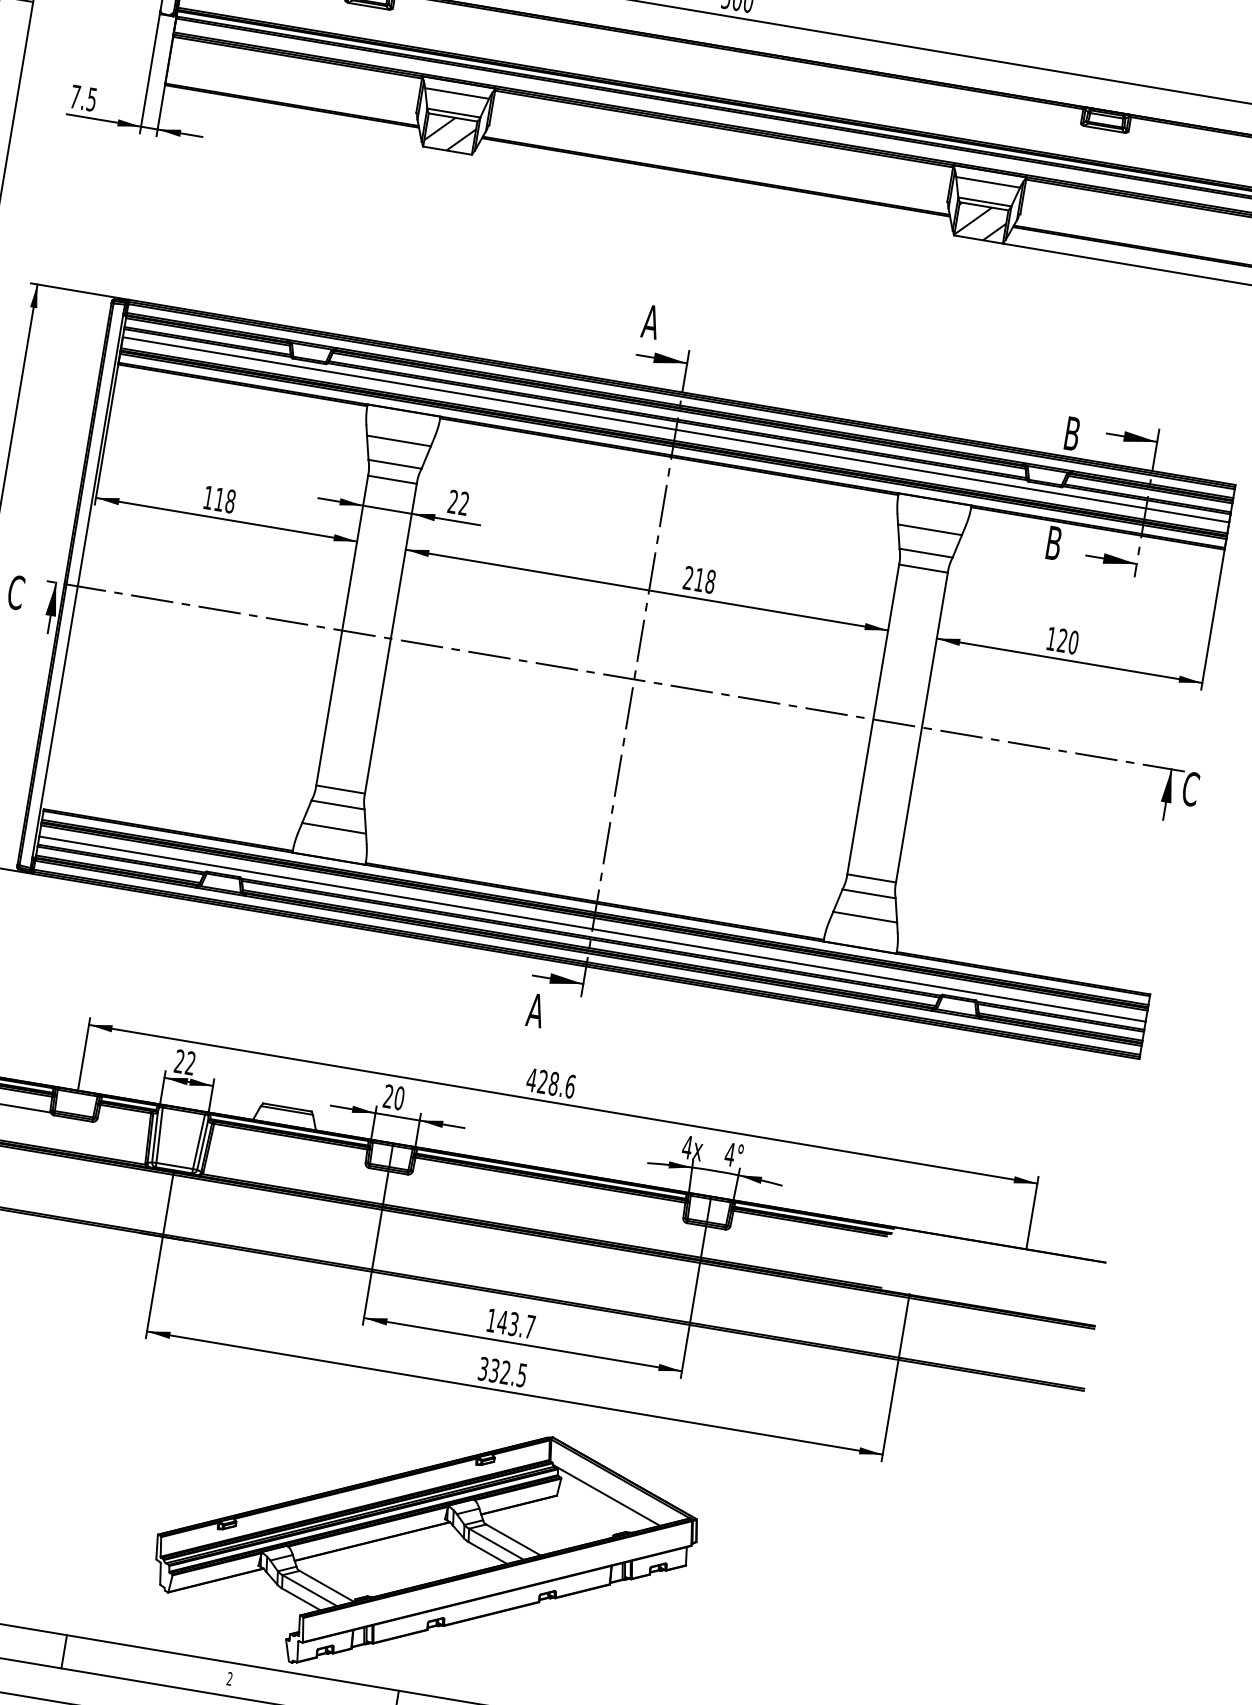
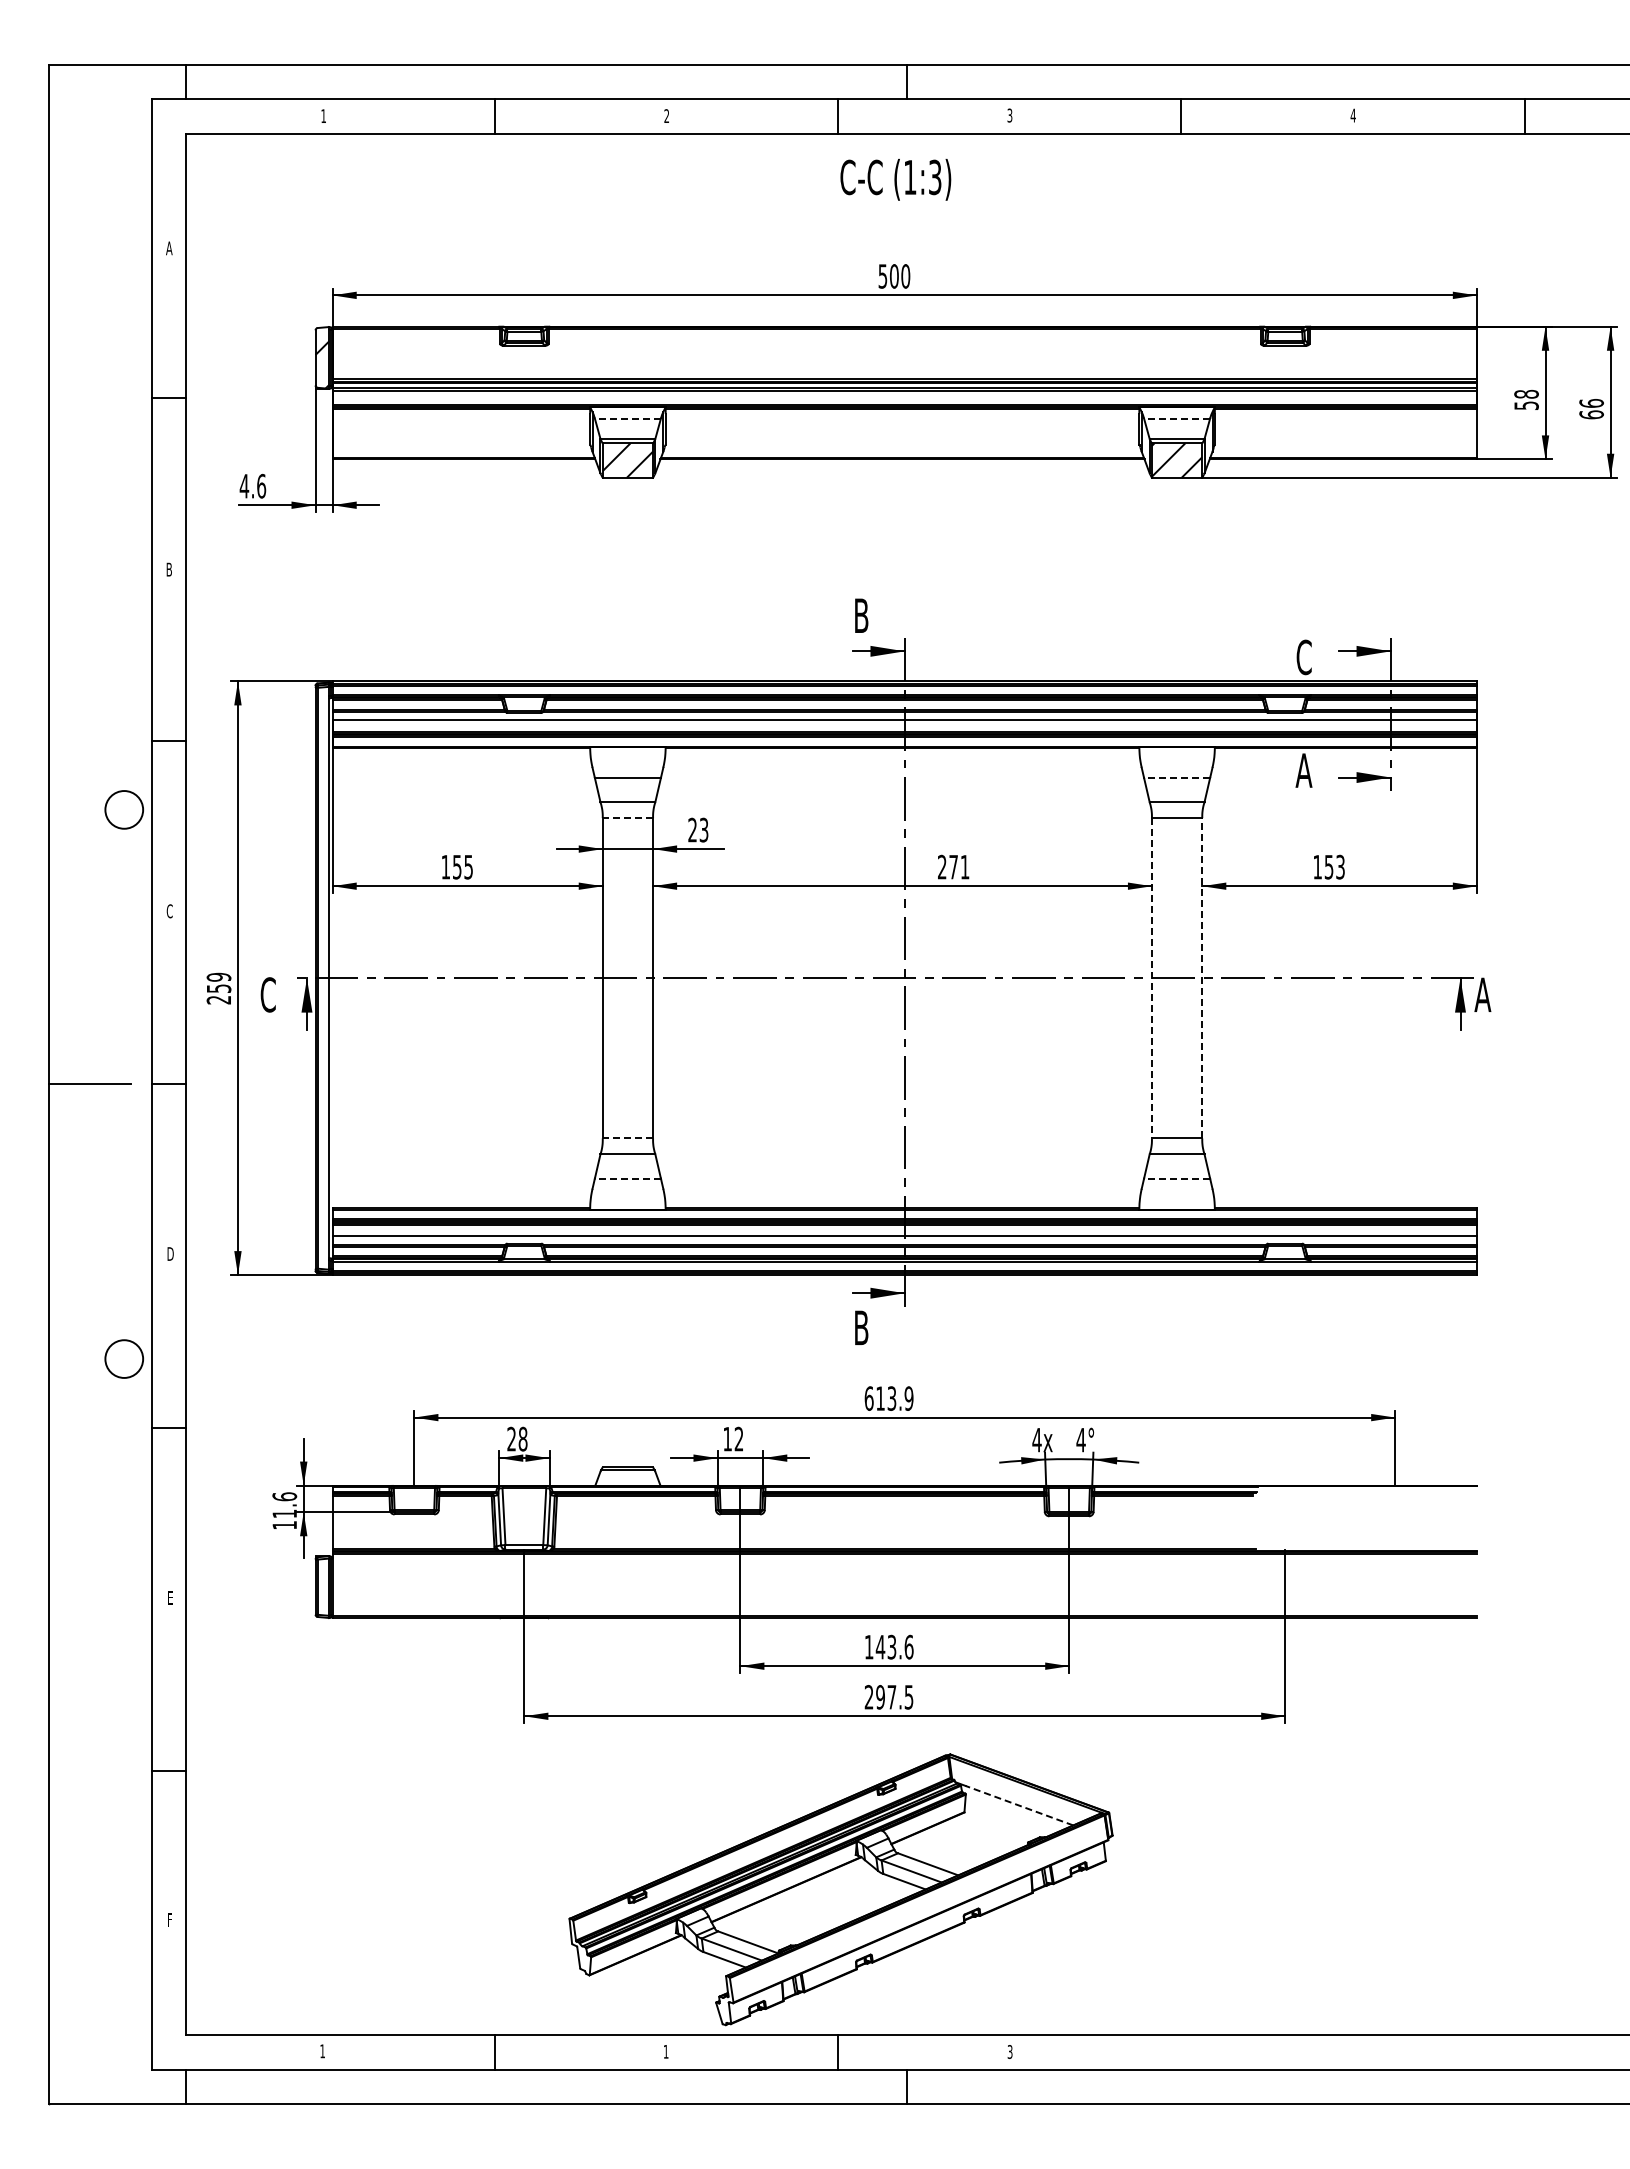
line: (456, 93) -> (627, 418), solid -> dashed
text: (83, 97) -> (252, 485), 7.5 -> 4.6
line: (987, 182) -> (1176, 418), solid -> dashed
text: (651, 321) -> (861, 615), A -> B
text: (1071, 433) -> (1303, 657), B -> C
line: (392, 480) -> (627, 818), solid -> dashed
text: (225, 499) -> (463, 866), 118 -> 155
text: (463, 503) -> (703, 830), 22 -> 23
line: (929, 529) -> (1176, 777), solid -> dashed
text: (1053, 543) -> (1303, 770), B -> A
text: (705, 580) -> (959, 866), 218 -> 271
text: (1067, 640) -> (1334, 866), 120 -> 153
line: (872, 719) -> (1151, 978), solid -> dashed
line: (922, 726) -> (1202, 977), solid -> dashed
text: (1190, 788) -> (1482, 994), C -> A
line: (340, 789) -> (627, 1138), solid -> dashed
line: (333, 828) -> (627, 1178), solid -> dashed
line: (864, 917) -> (1176, 1178), solid -> dashed
text: (535, 1010) -> (861, 1327), A -> B
text: (190, 1062) -> (522, 1438), 22 -> 28
text: (550, 1083) -> (888, 1398), 428.6 -> 613.9
text: (394, 1096) -> (733, 1438), 20 -> 12
text: (529, 1326) -> (908, 1646), 143.7 -> 143.6
text: (494, 1370) -> (880, 1697), 332.5 -> 297.5
line: (611, 1497) -> (1019, 1805), solid -> dashed
text: (229, 1678) -> (665, 2051), 2 -> 1

